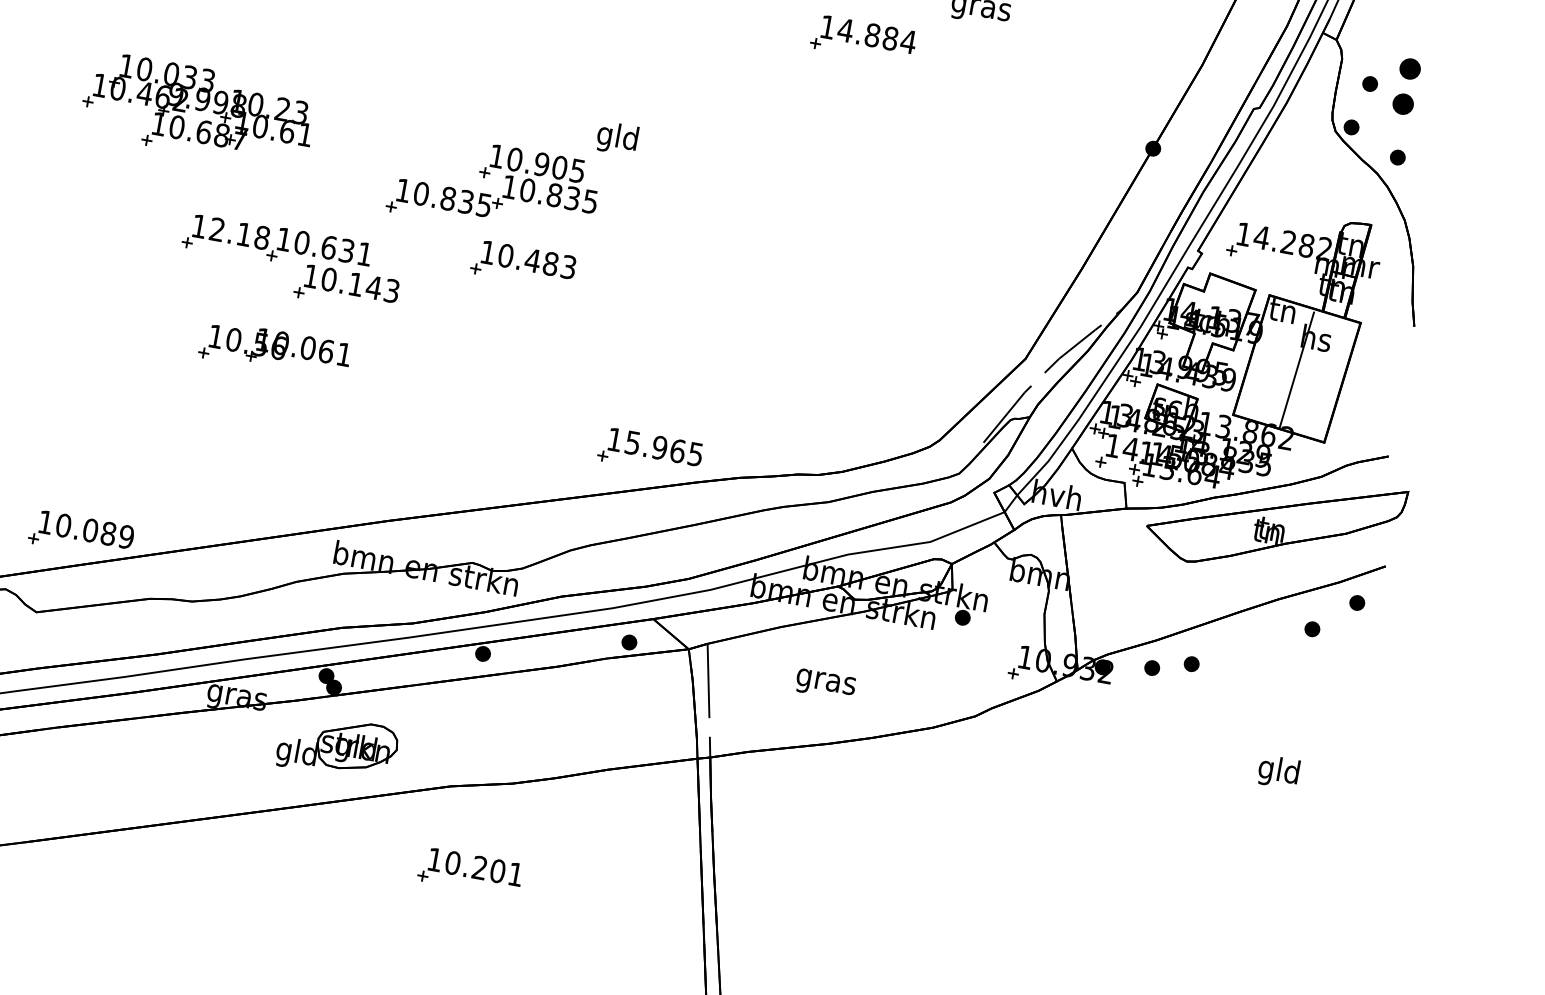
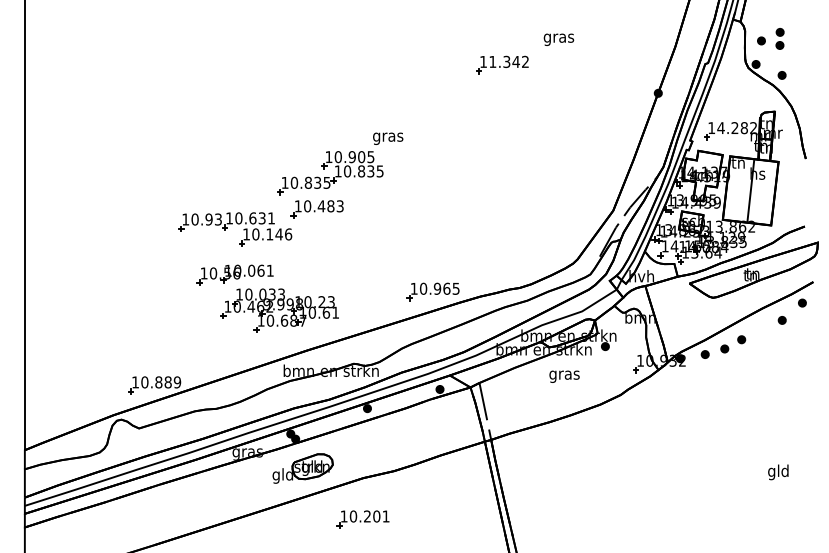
text: (877, 35) -> (509, 61), 14.884 -> 11.342
part: (1405, 85) -> (779, 38), size x0.71
part: (198, 110) -> (279, 310), moved
text: (618, 137) -> (388, 136), gld -> gras
text: (239, 233) -> (206, 219), 12.18 -> 10.93
part: (521, 265) -> (316, 209), moved
text: (391, 291) -> (288, 234), 10.143 -> 10.146
text: (632, 442) -> (423, 288), 15.965 -> 10.965
text: (89, 530) -> (158, 382), 10.089 -> 10.889
part: (1227, 651) -> (741, 339), added
text: (825, 684) -> (564, 376), moved
text: (1278, 772) -> (778, 472), moved
part: (469, 871) -> (362, 519), moved

